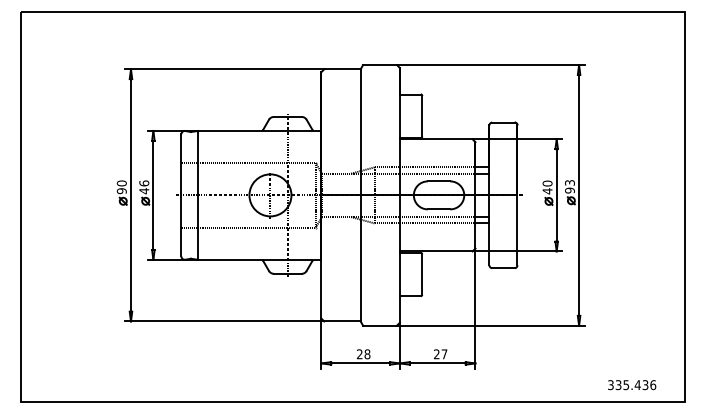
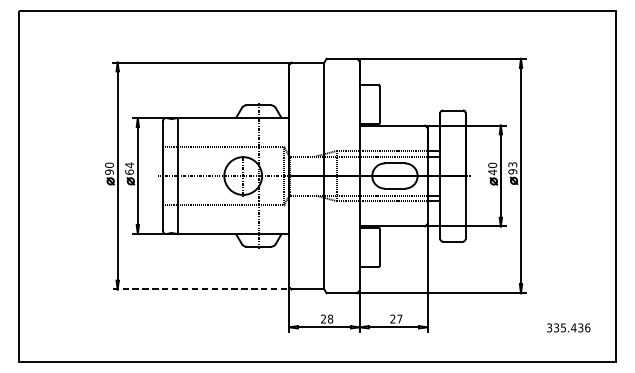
text: (144, 187) -> (129, 168), 46 -> 64
line: (225, 321) -> (202, 289), solid -> dashed
text: (632, 385) -> (569, 328), moved

